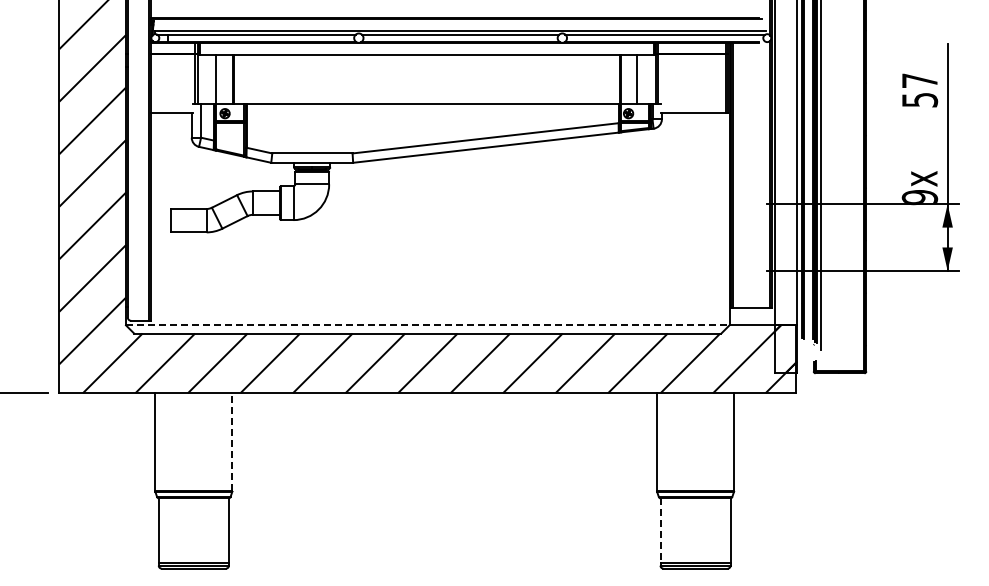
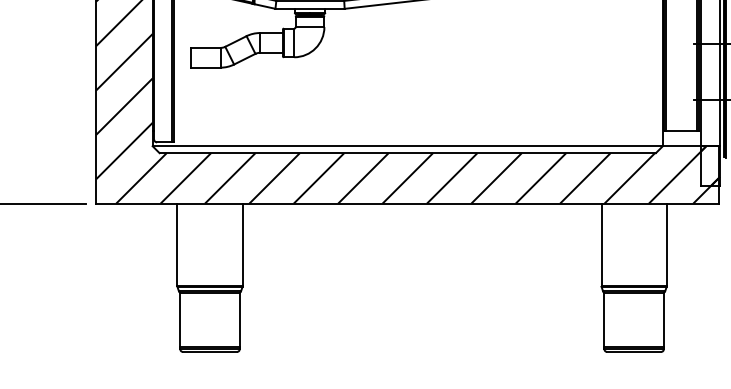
line: (427, 325) -> (407, 146), dashed -> solid
line: (232, 442) -> (242, 245), dashed -> solid
line: (660, 531) -> (604, 320), dashed -> solid

